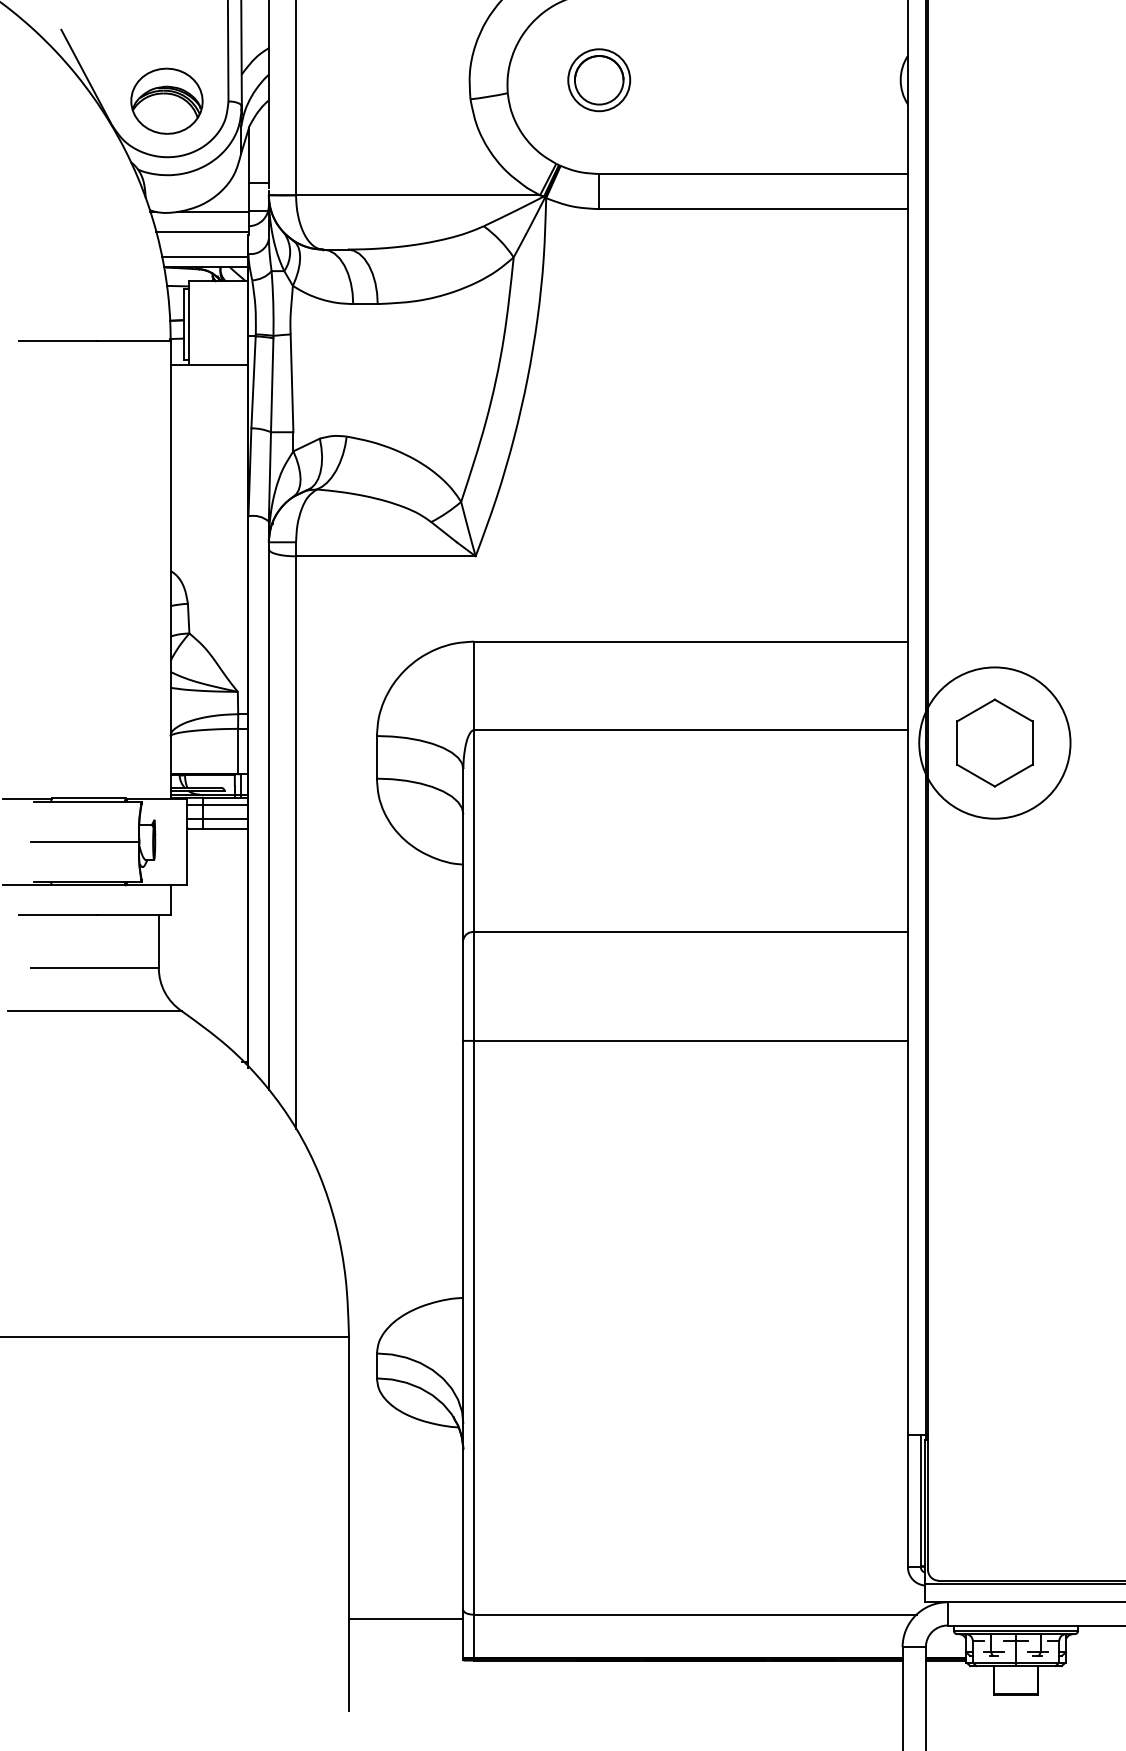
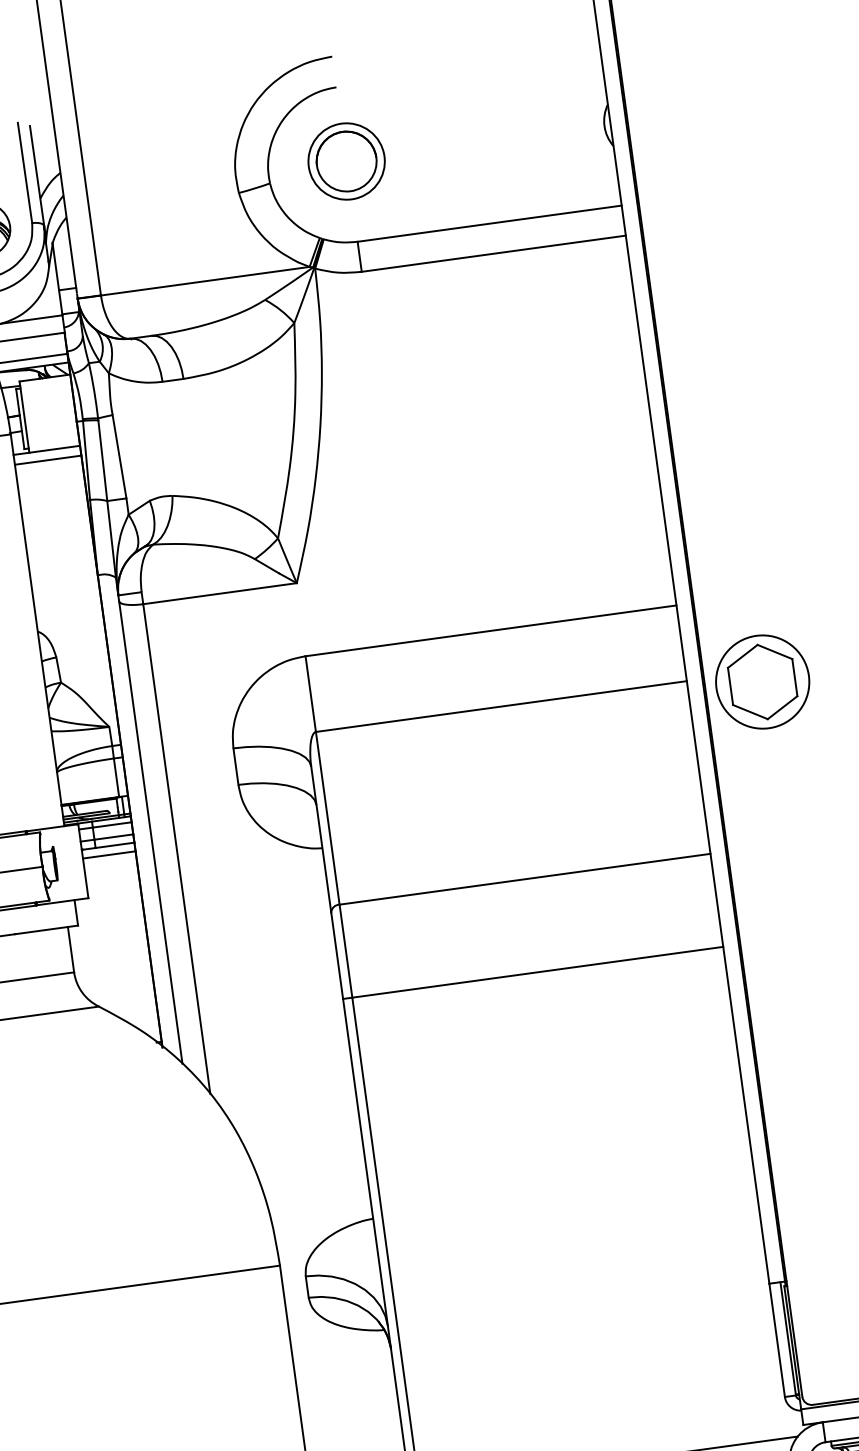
part: (599, 80) -> (346, 161), size x1.43
line: (209, 376) -> (48, 460), added
circle: (994, 743) -> (762, 682), size x0.71
line: (217, 838) -> (109, 854), added

